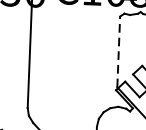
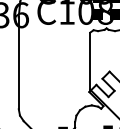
line: (119, 52) -> (90, 61), dashed -> solid

